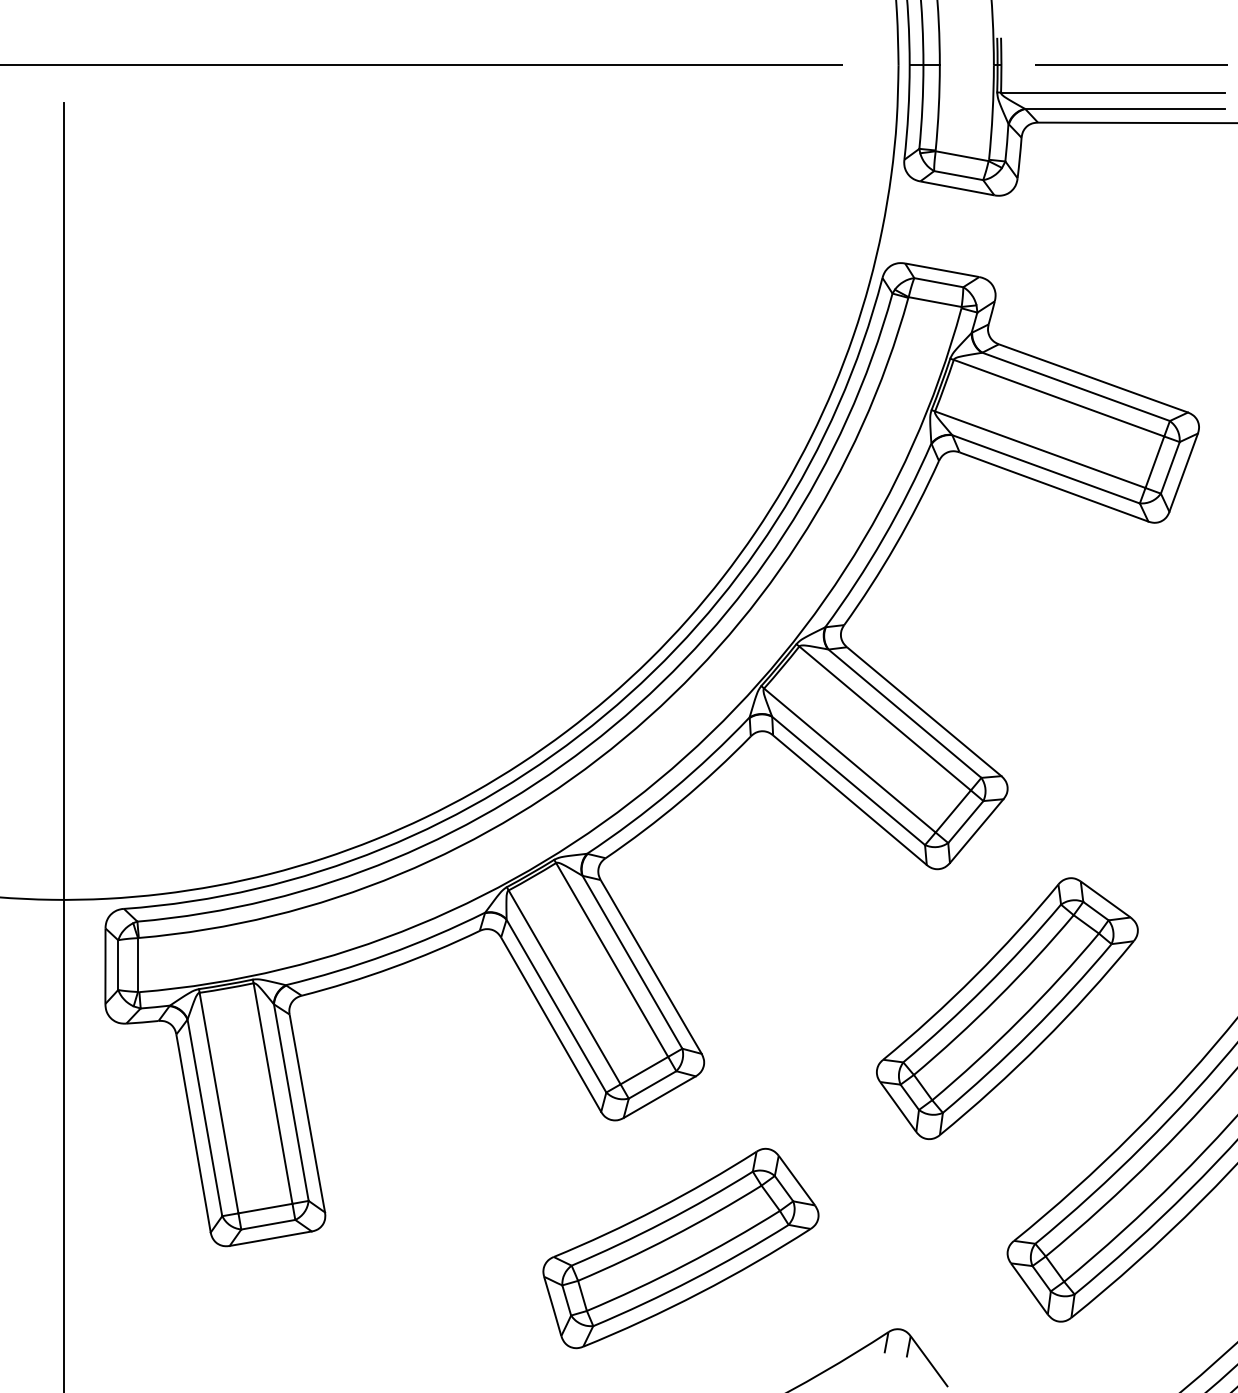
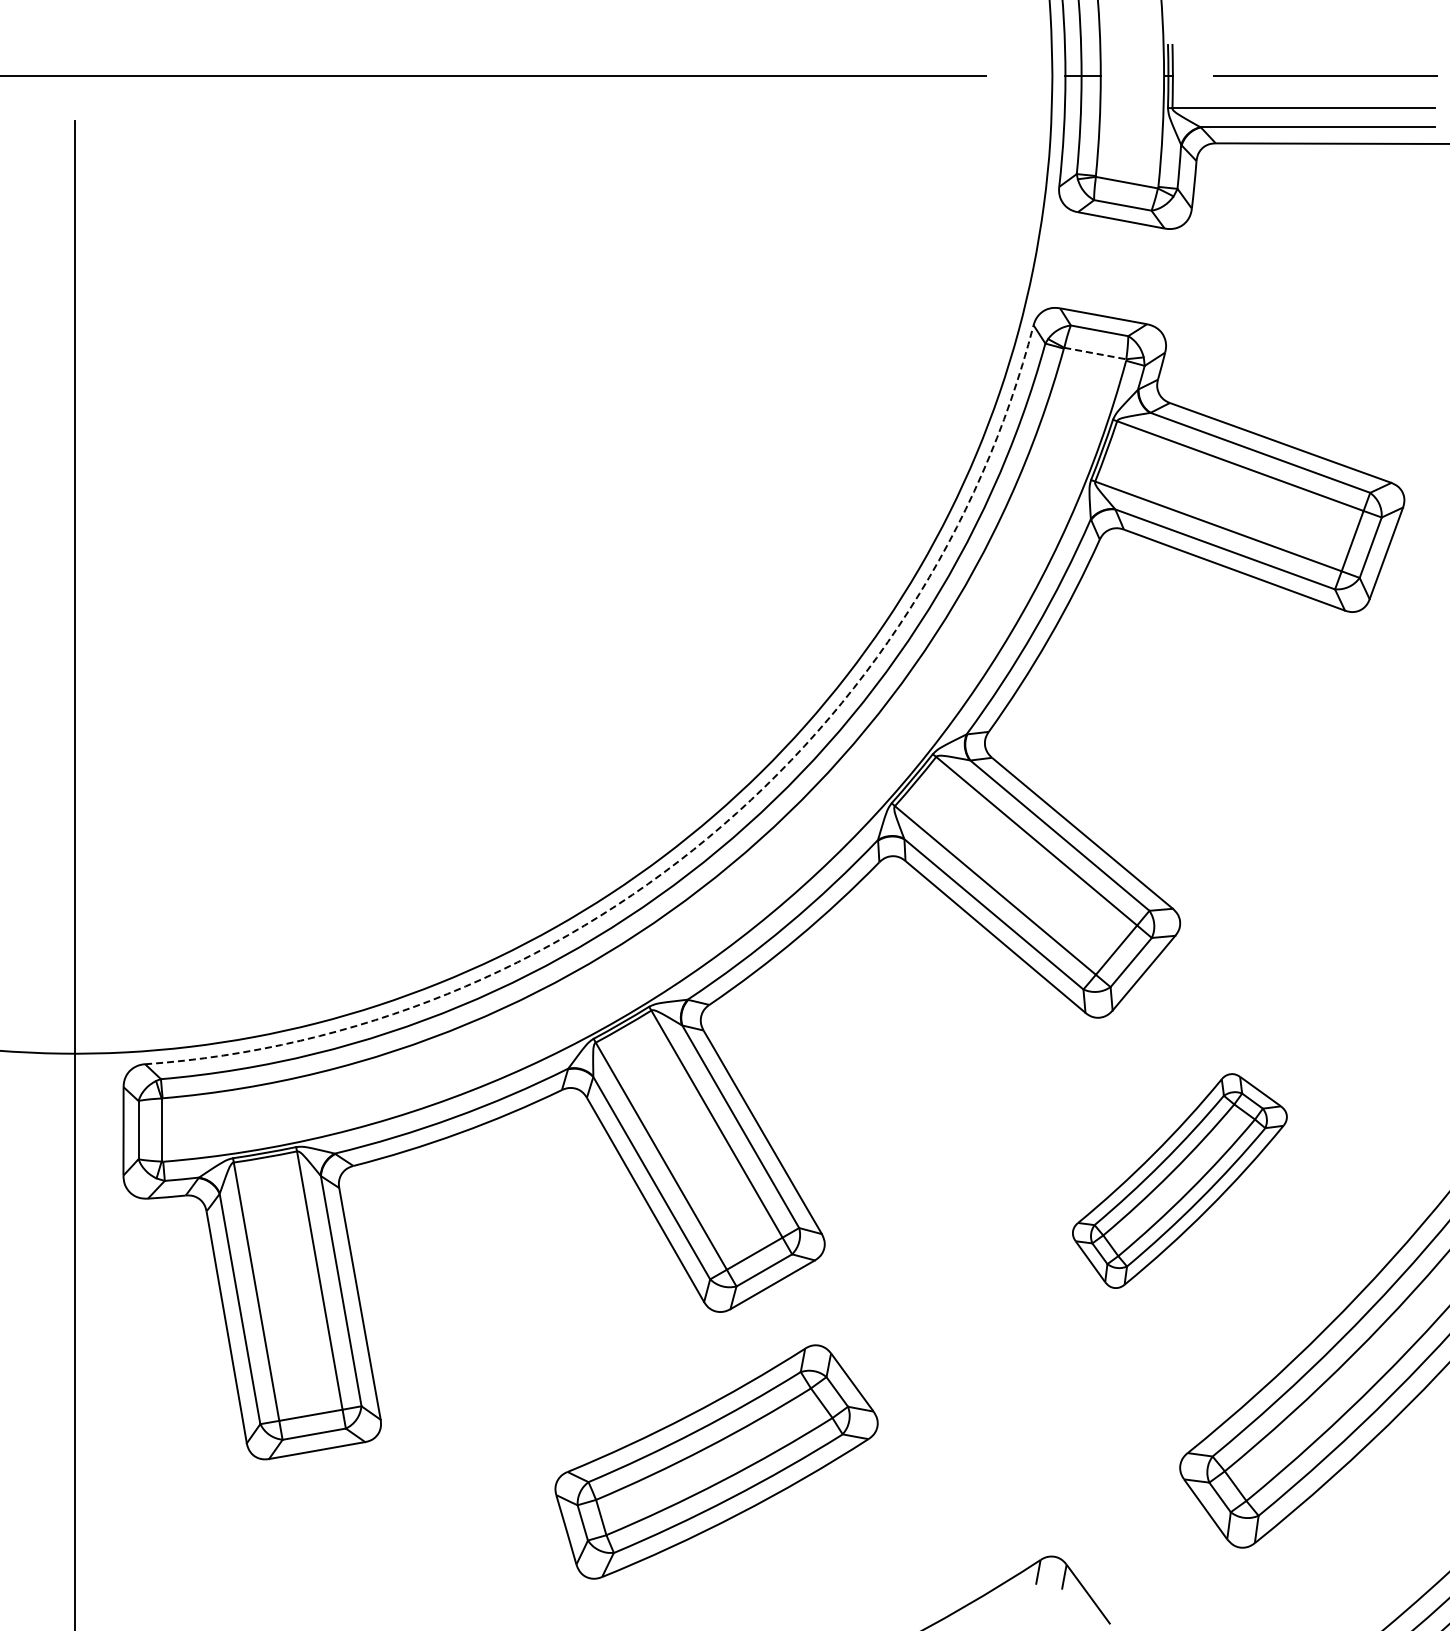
line: (935, 302) -> (1095, 353), solid -> dashed
arc: (604, 715) -> (708, 837), solid -> dashed
part: (1007, 1008) -> (1179, 1180), size x0.7
part: (680, 1248) -> (716, 1461), moved

